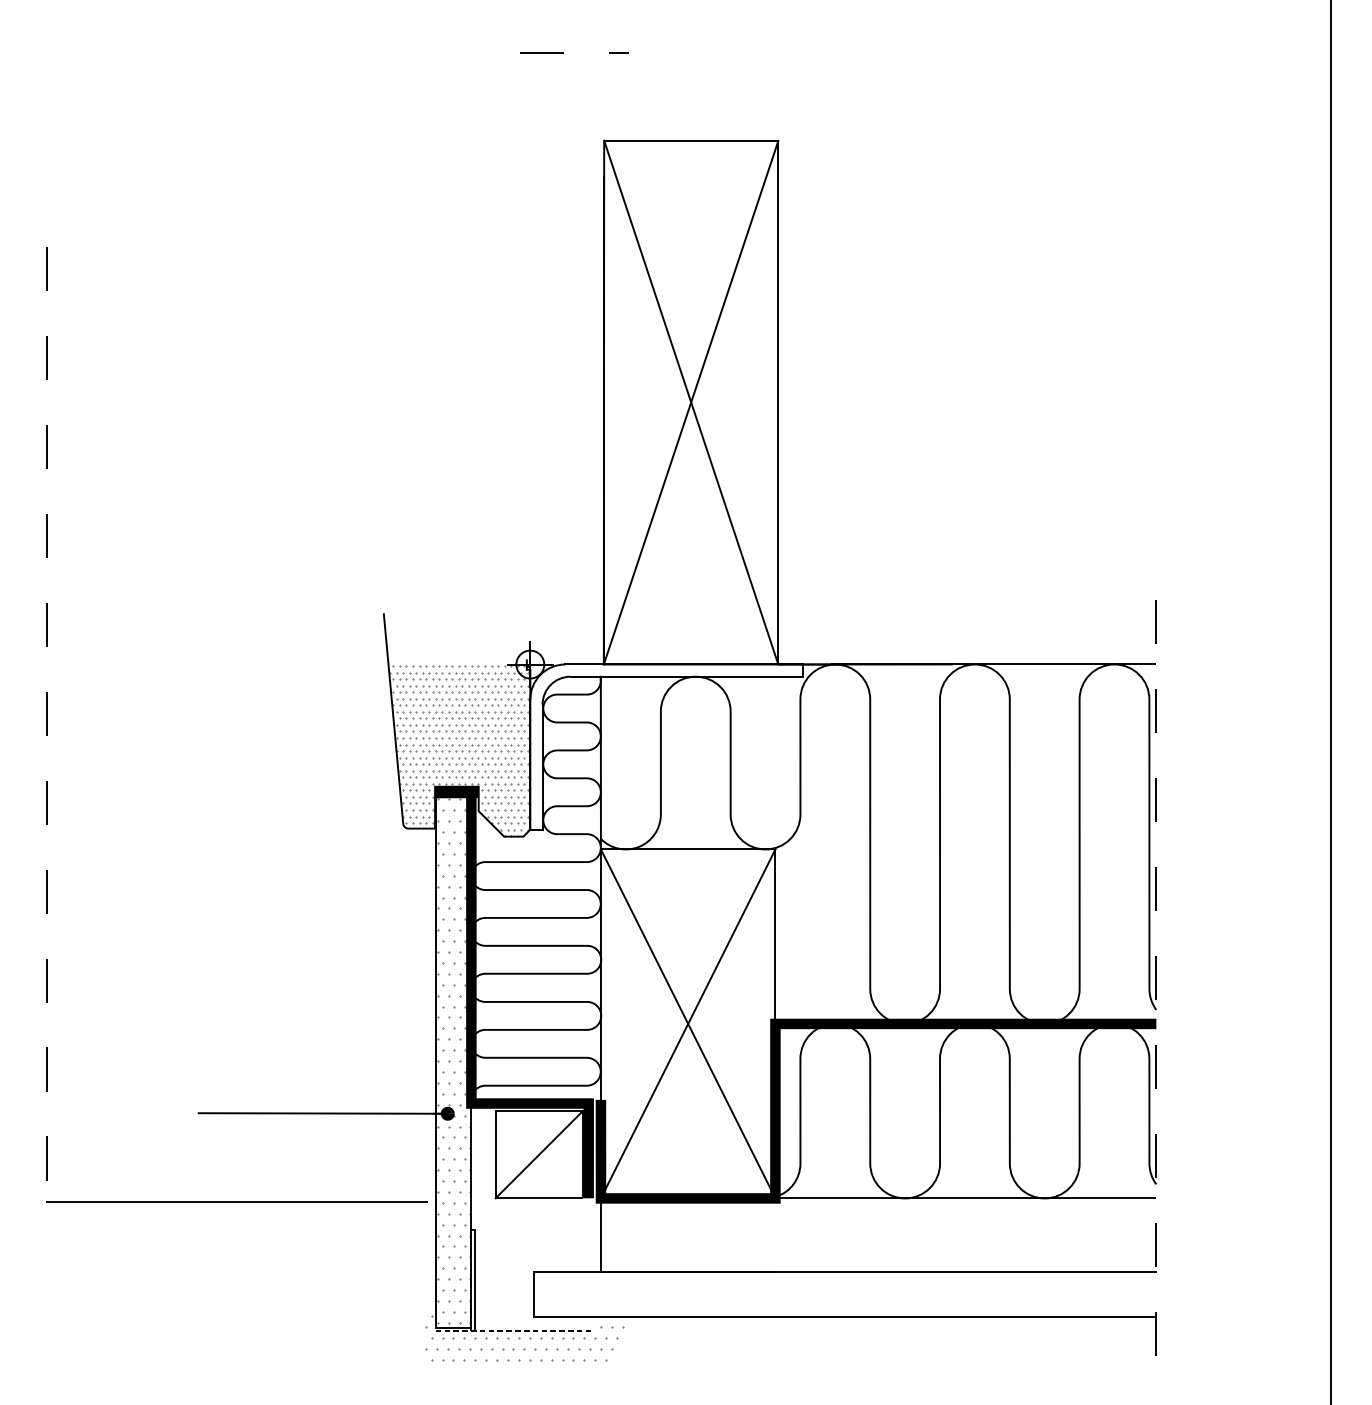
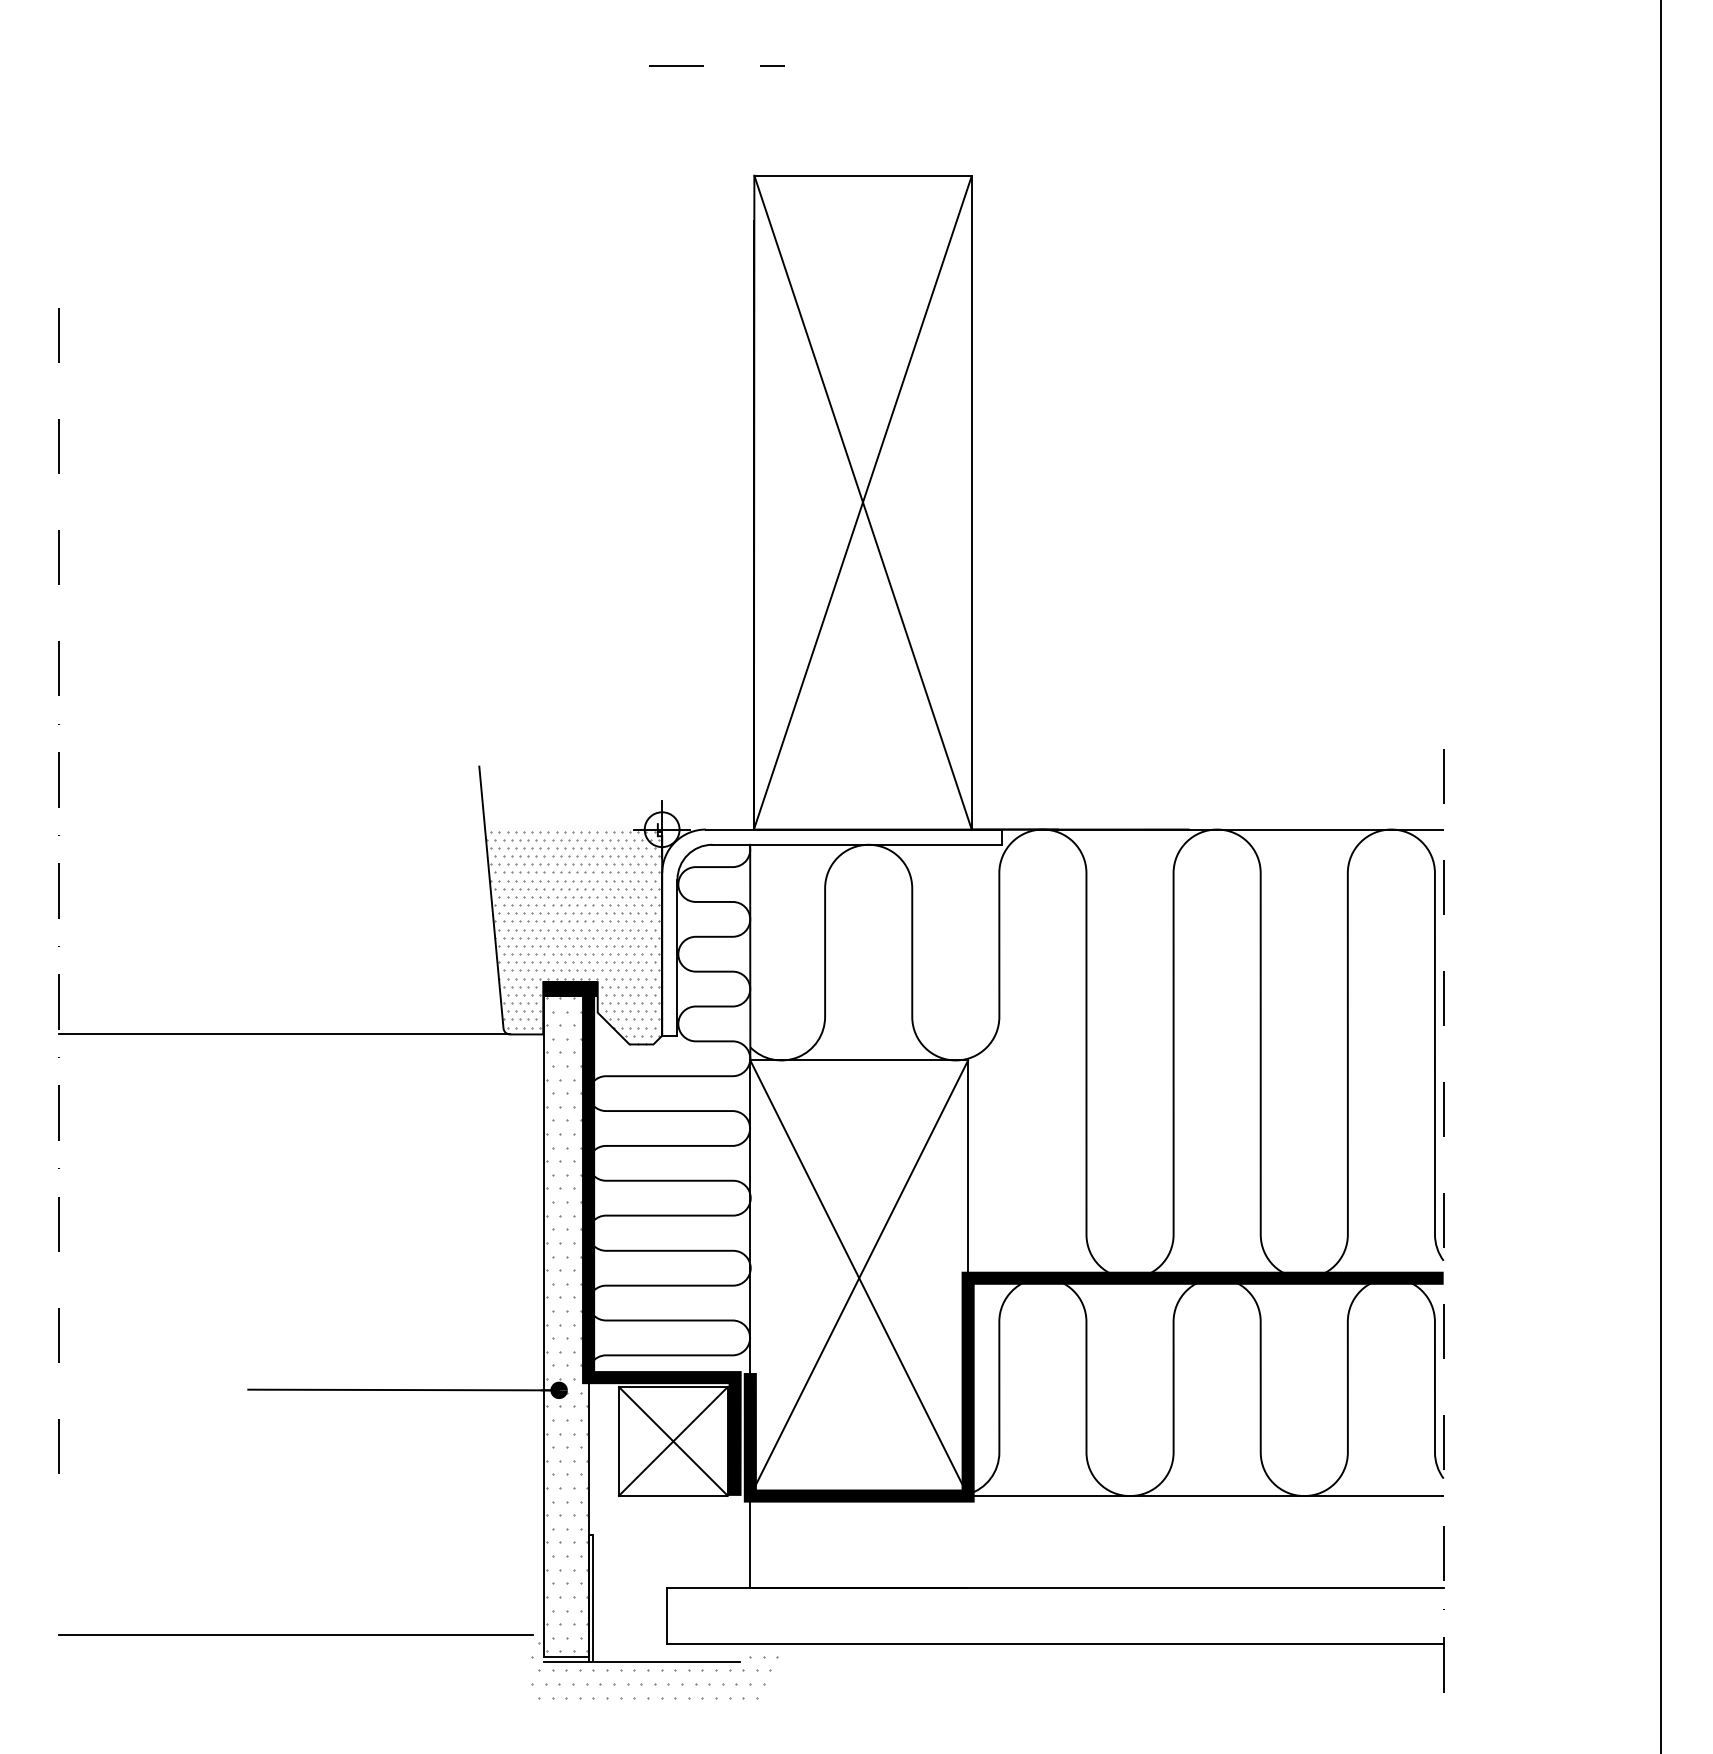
line: (227, 828) -> (284, 1034), added
line: (538, 1153) -> (672, 1440), added
line: (236, 1201) -> (295, 1634), moved
line: (514, 1330) -> (642, 1661), dashed -> solid

